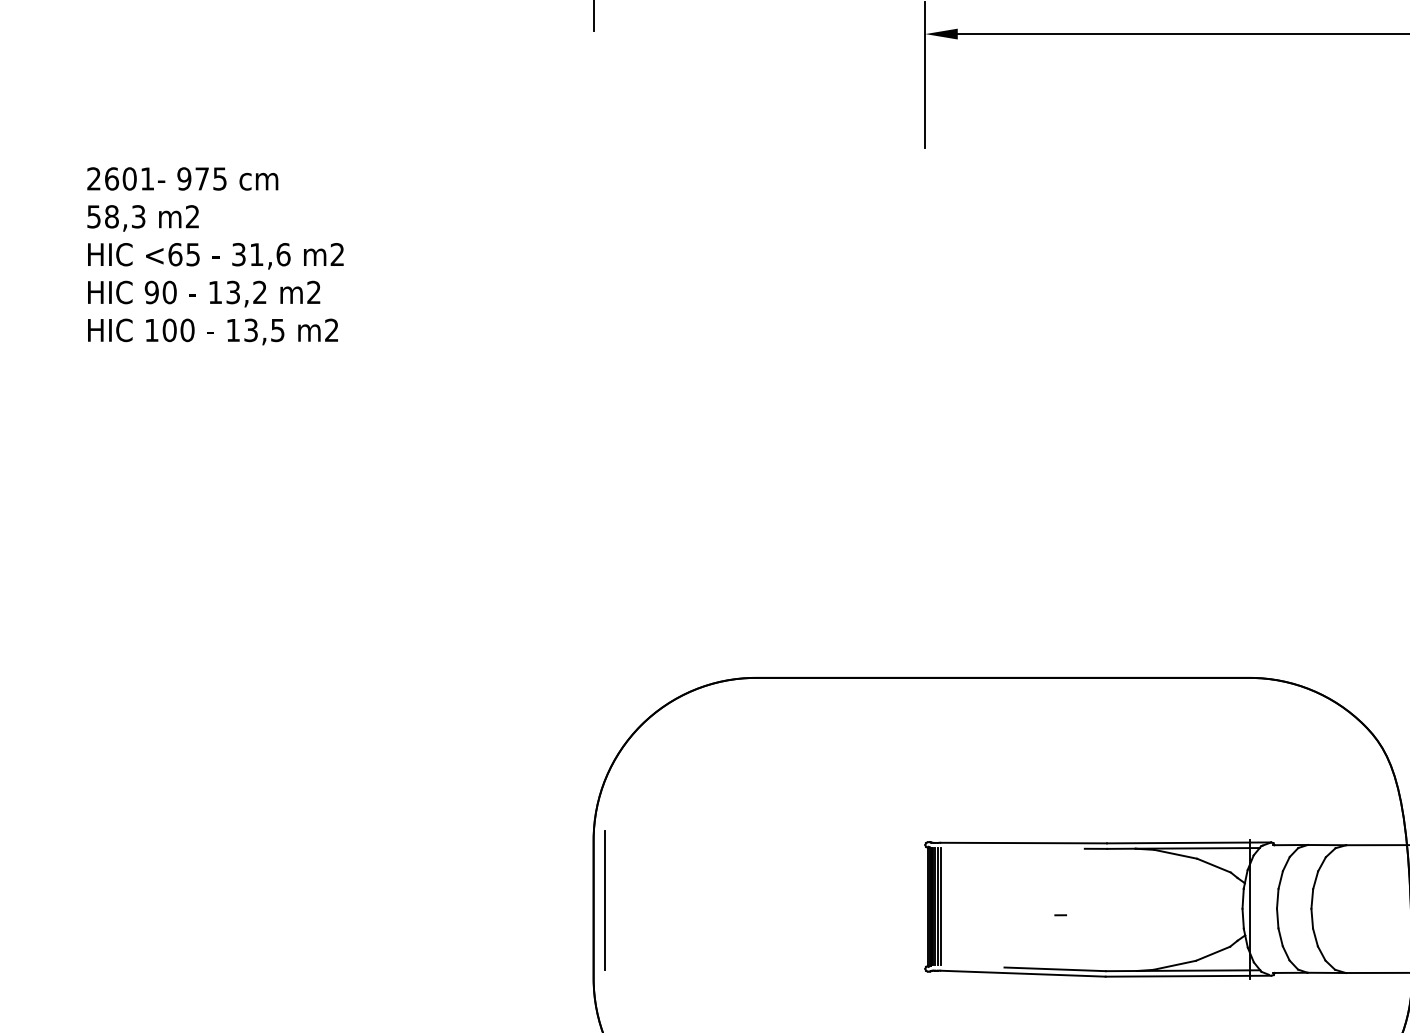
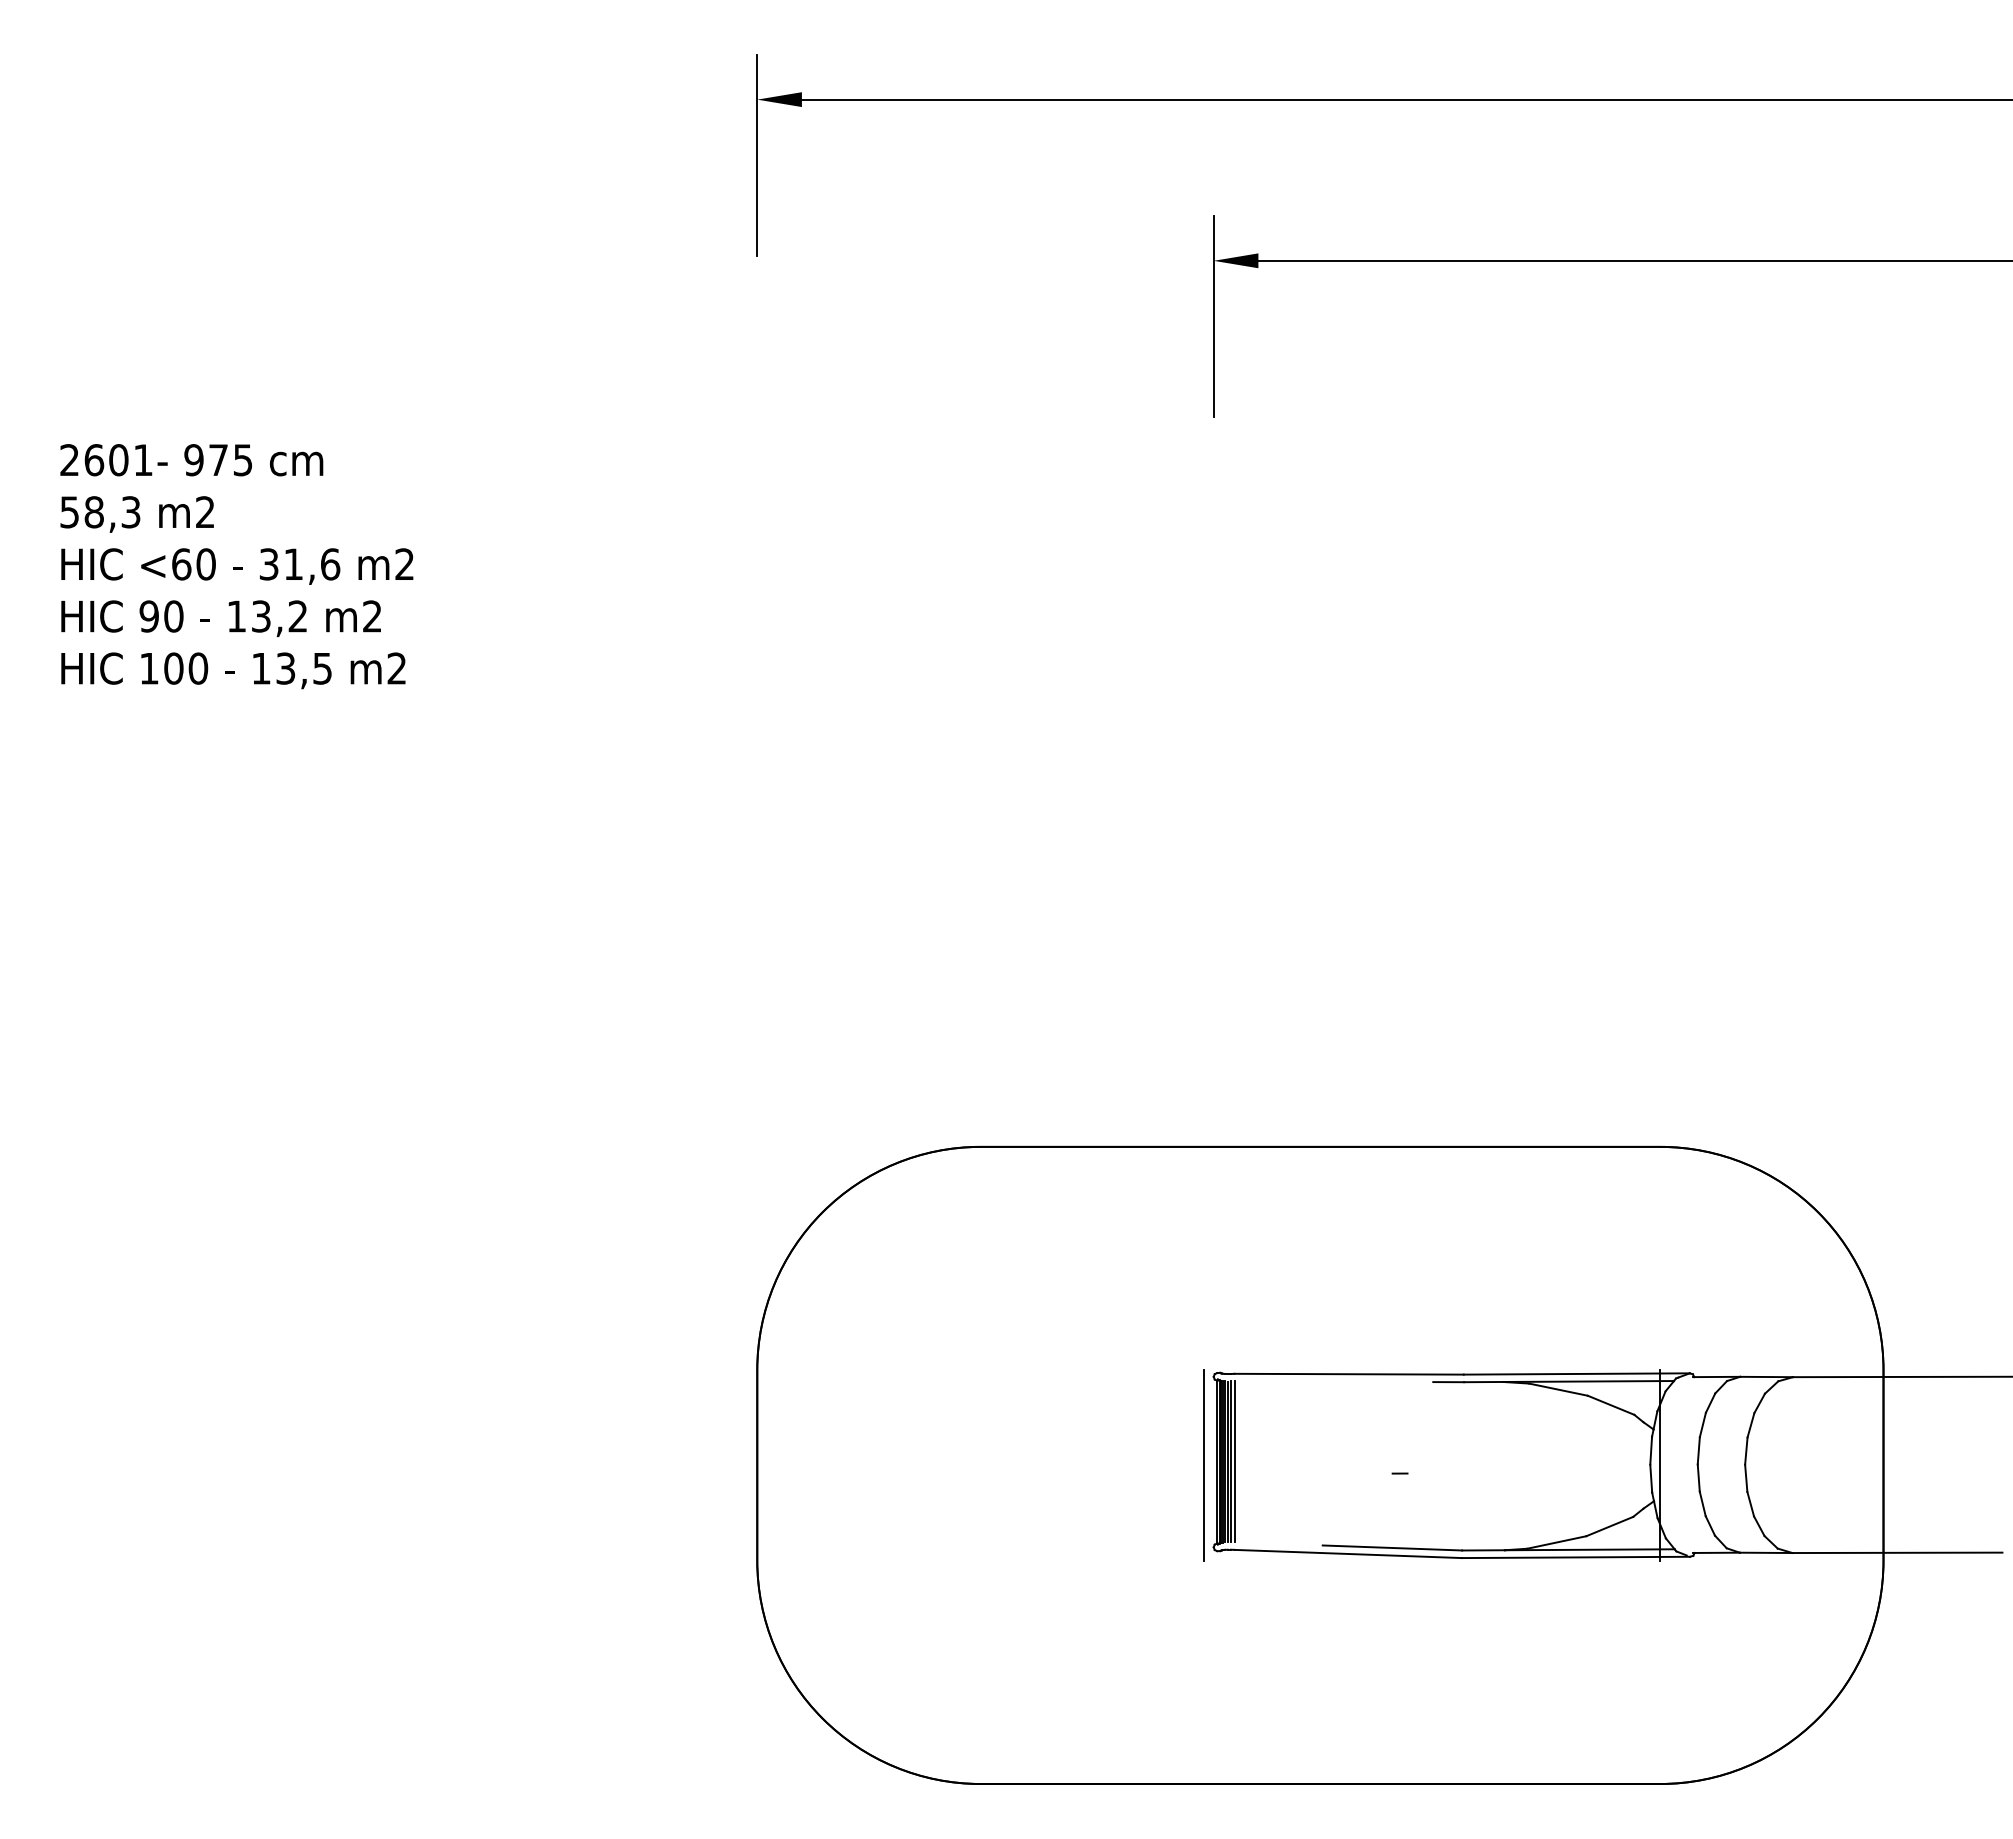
text: (192, 254) -> (205, 564), <65 -> <60
line: (604, 900) -> (1203, 1465), moved

